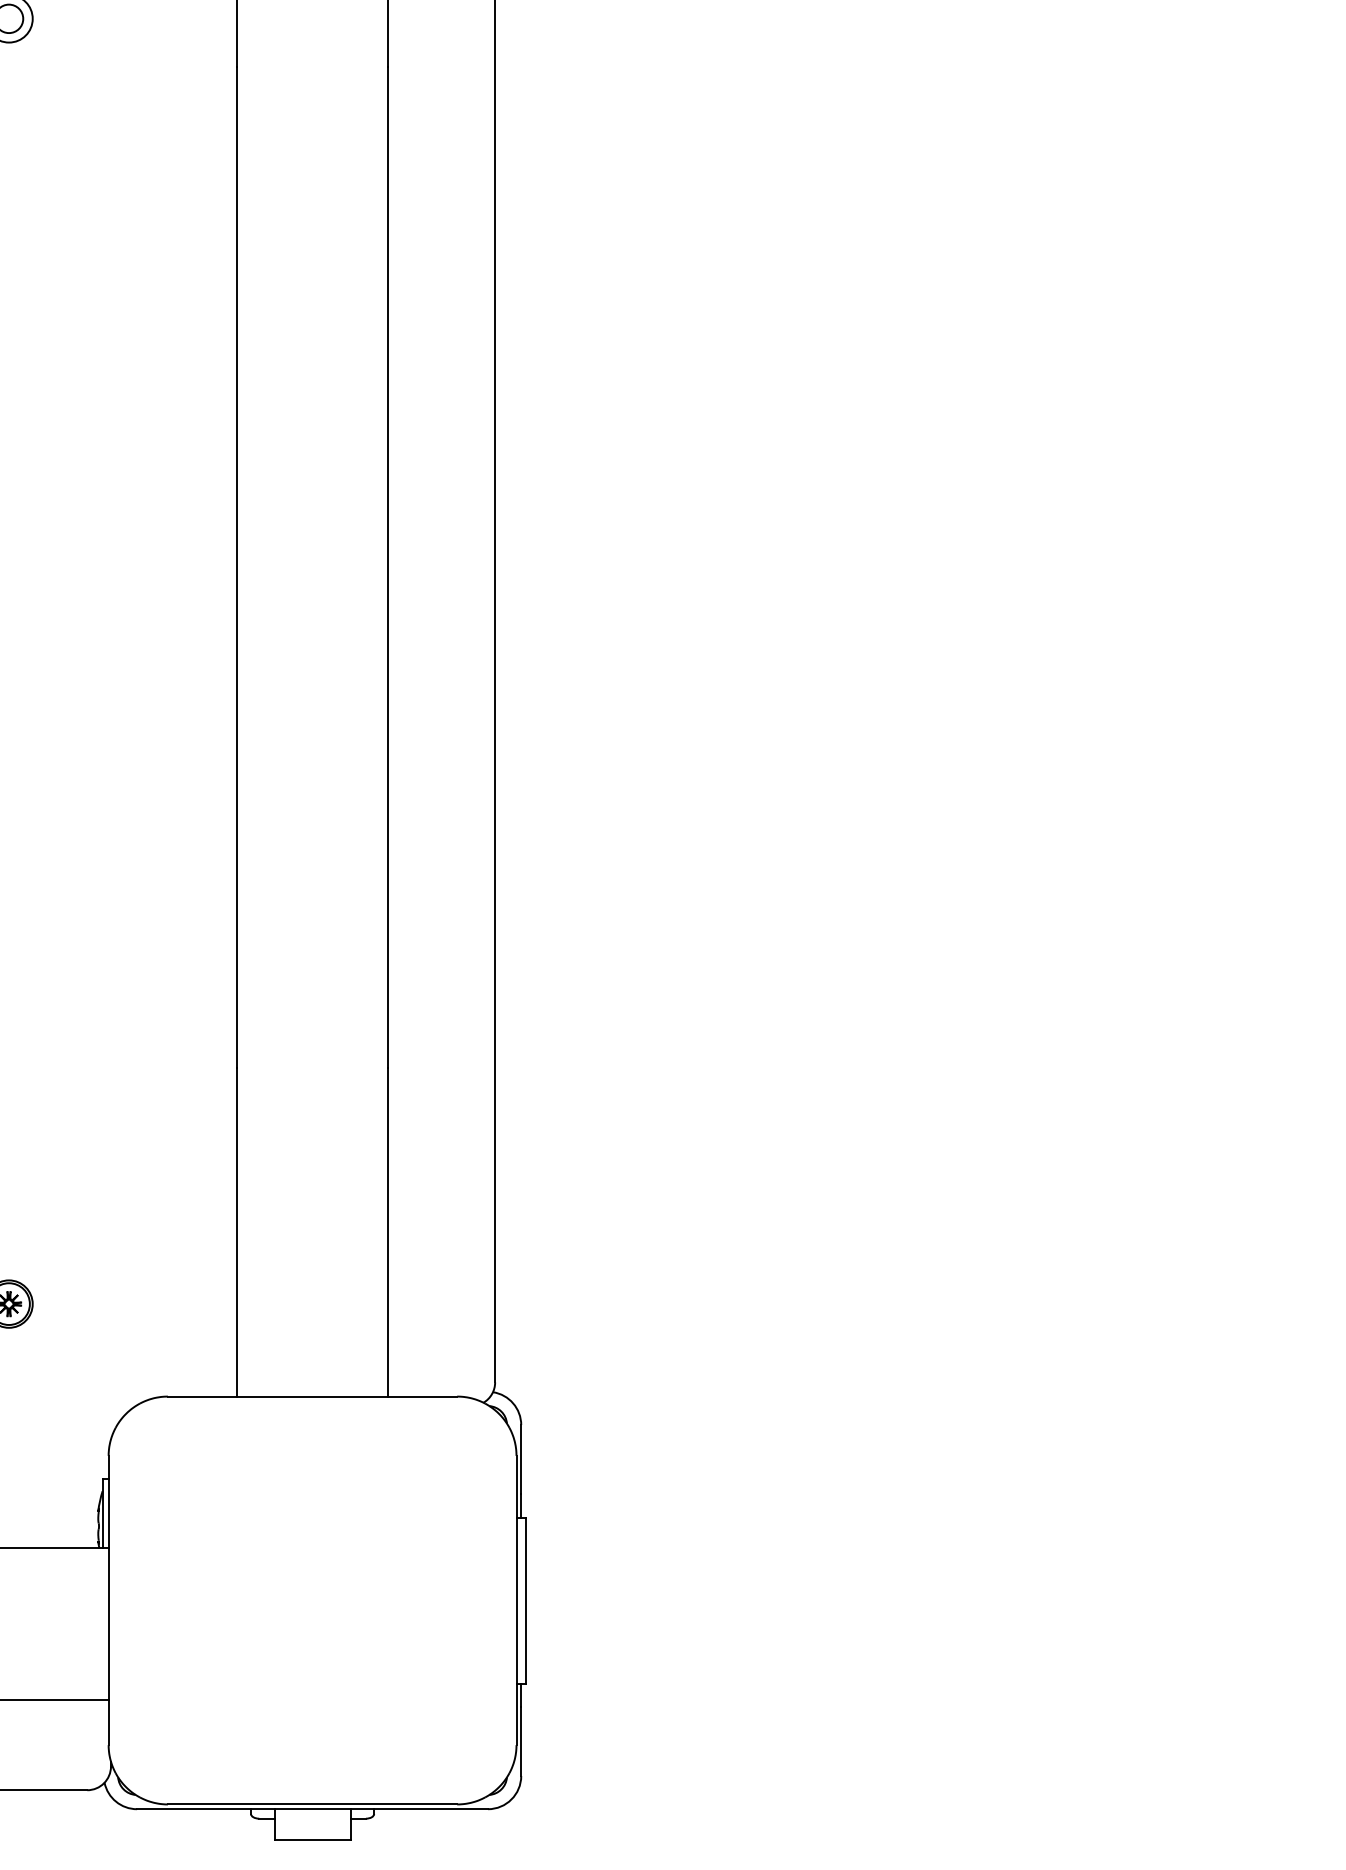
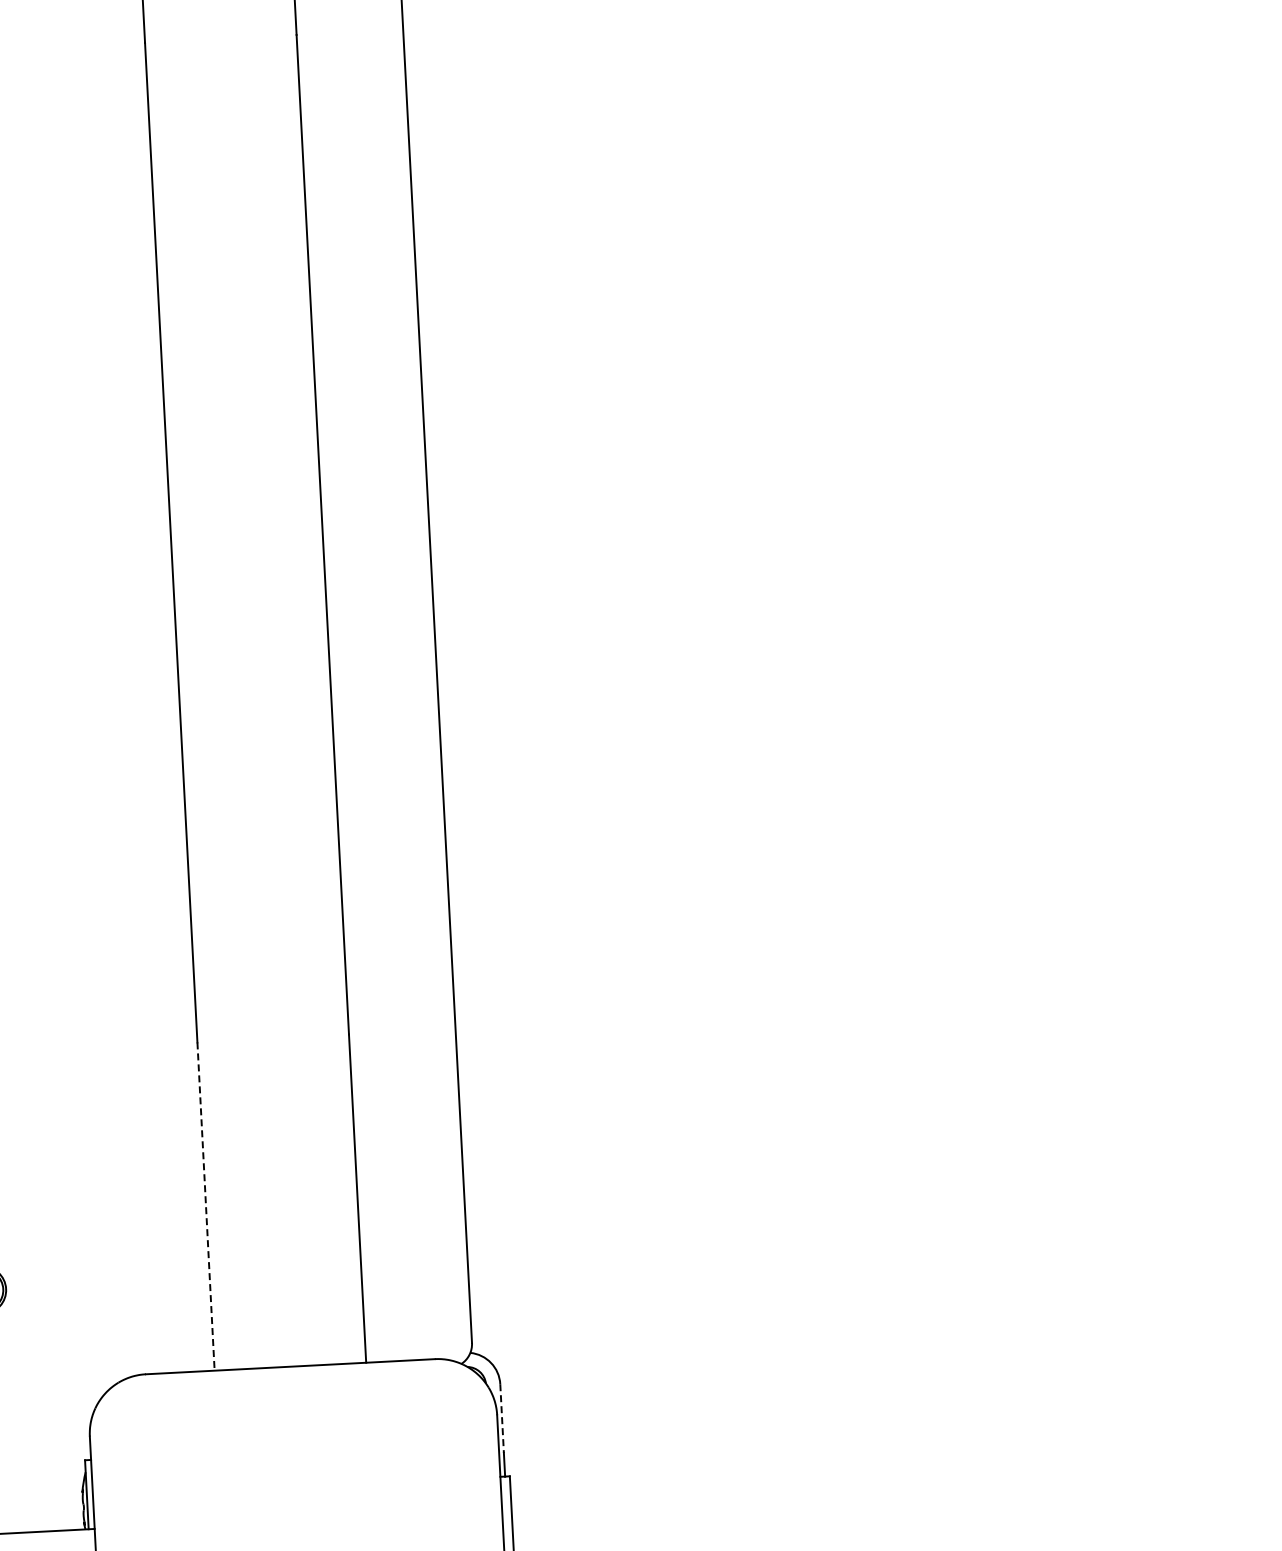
line: (236, 1232) -> (205, 1206), solid -> dashed
line: (521, 1459) -> (502, 1418), solid -> dashed

